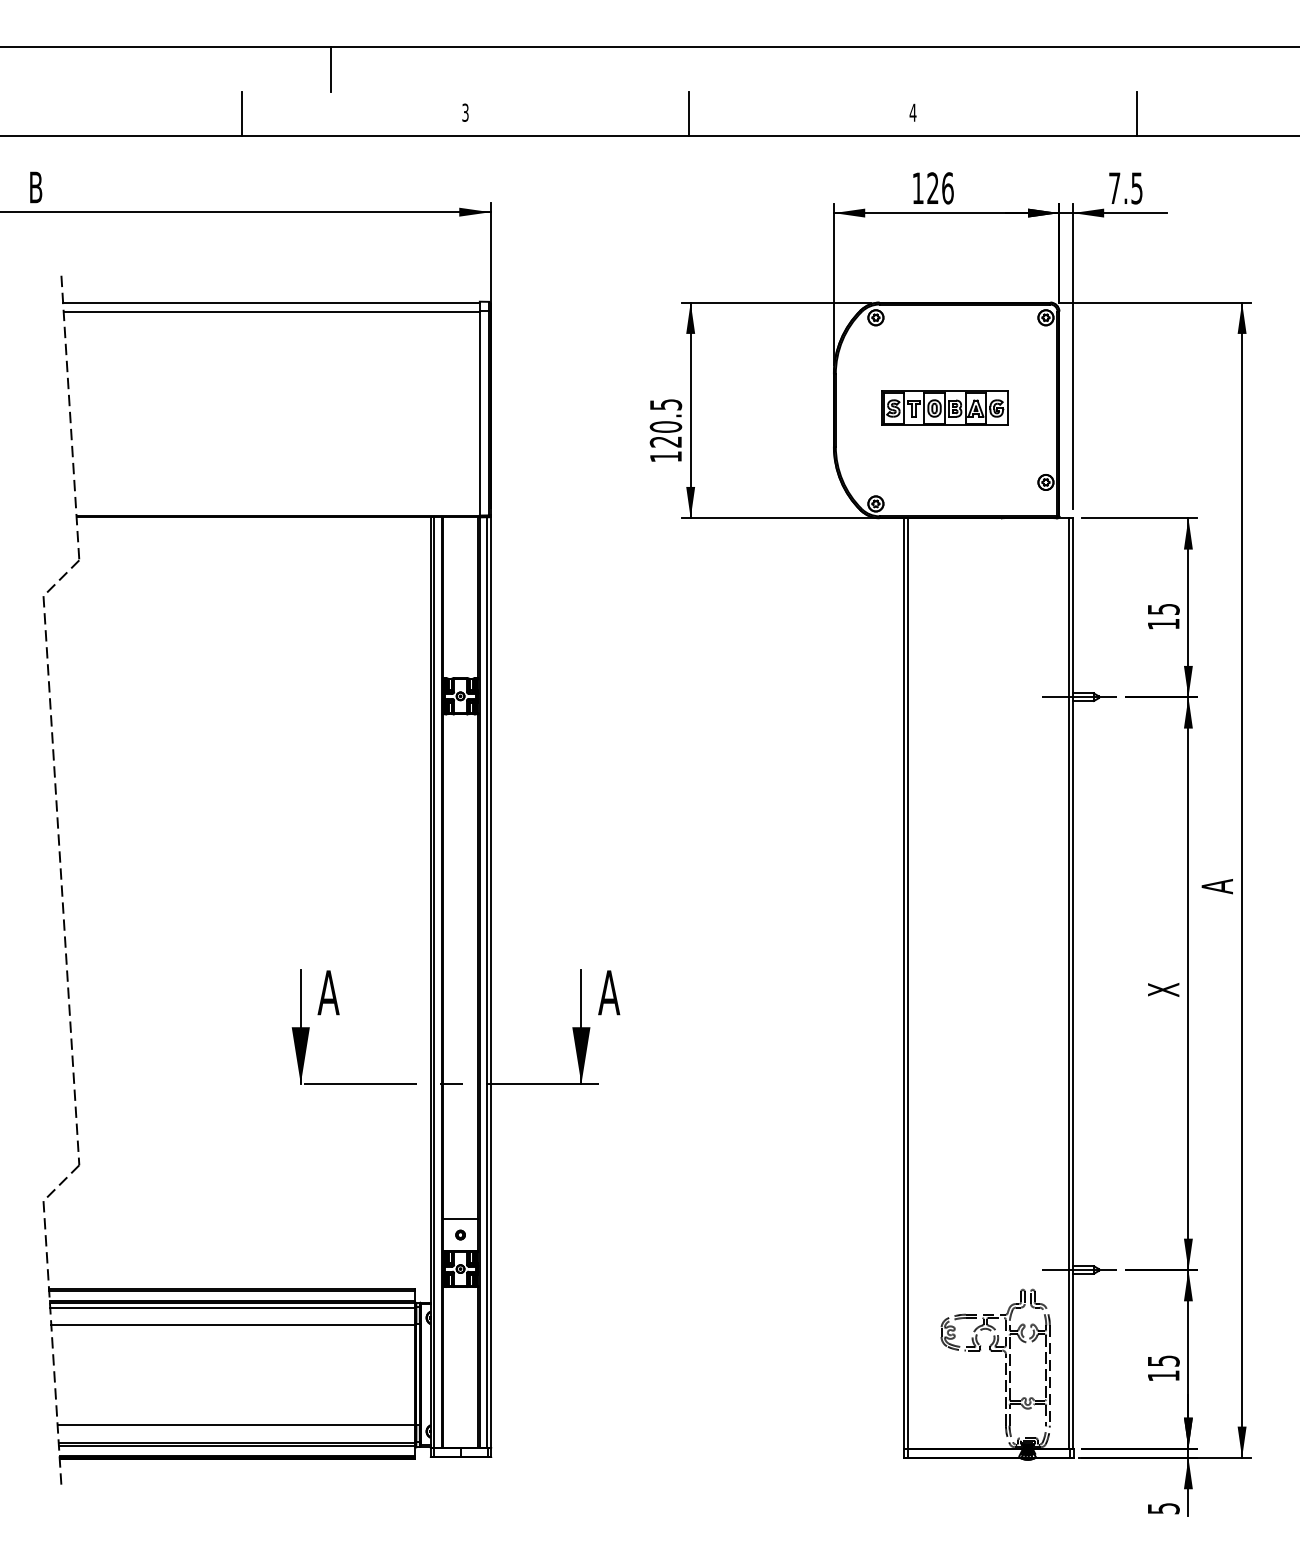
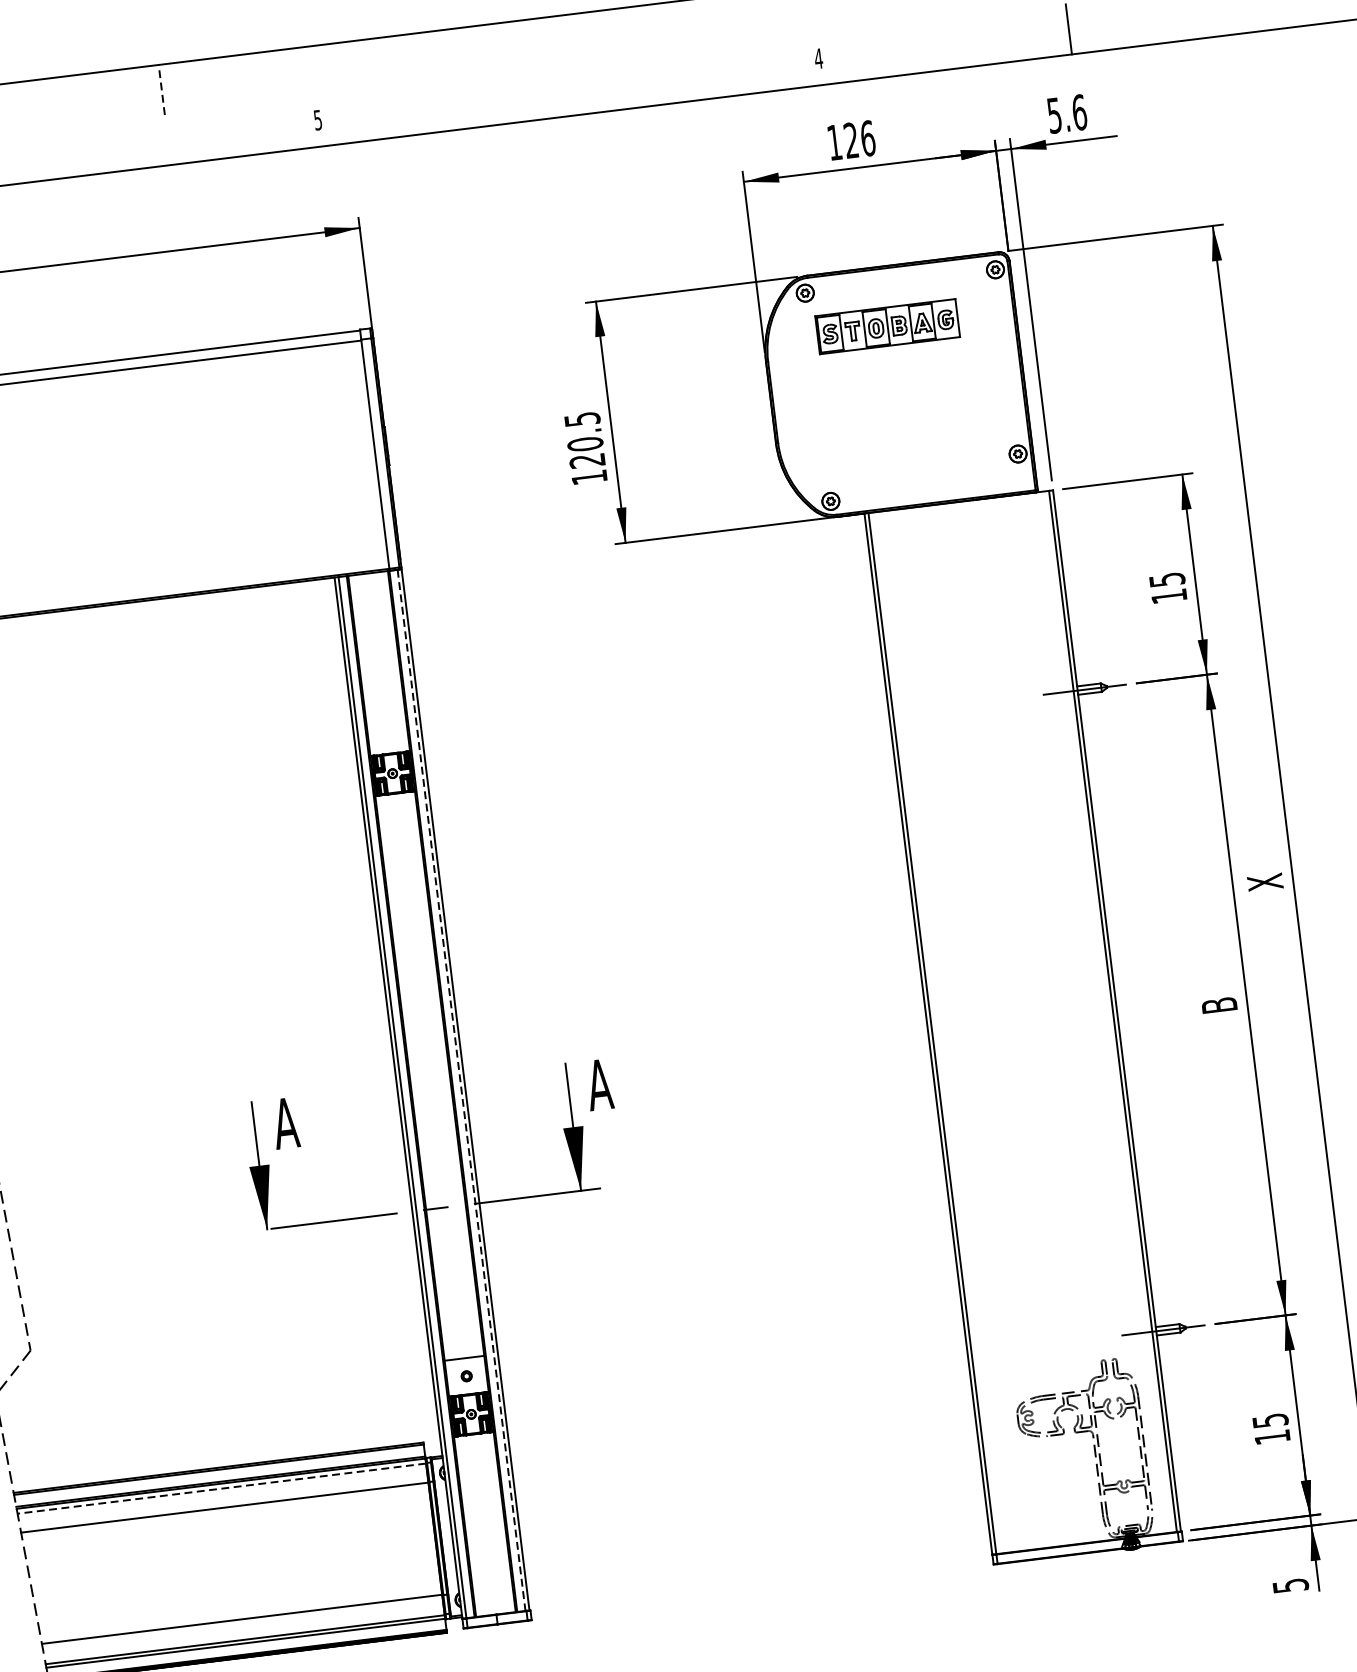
line: (331, 68) -> (162, 89), solid -> dashed
text: (465, 111) -> (317, 118), 3 -> 5
line: (241, 113) -> (67, 151), removed
line: (689, 113) -> (568, 90), removed
text: (1125, 188) -> (1066, 114), 7.5 -> 5.6
part: (944, 407) -> (887, 325), moved
text: (1216, 886) -> (1264, 882), A -> X
line: (486, 983) -> (461, 1091), solid -> dashed
text: (1163, 989) -> (1219, 1005), X -> B
line: (232, 1307) -> (221, 1488), solid -> dashed

